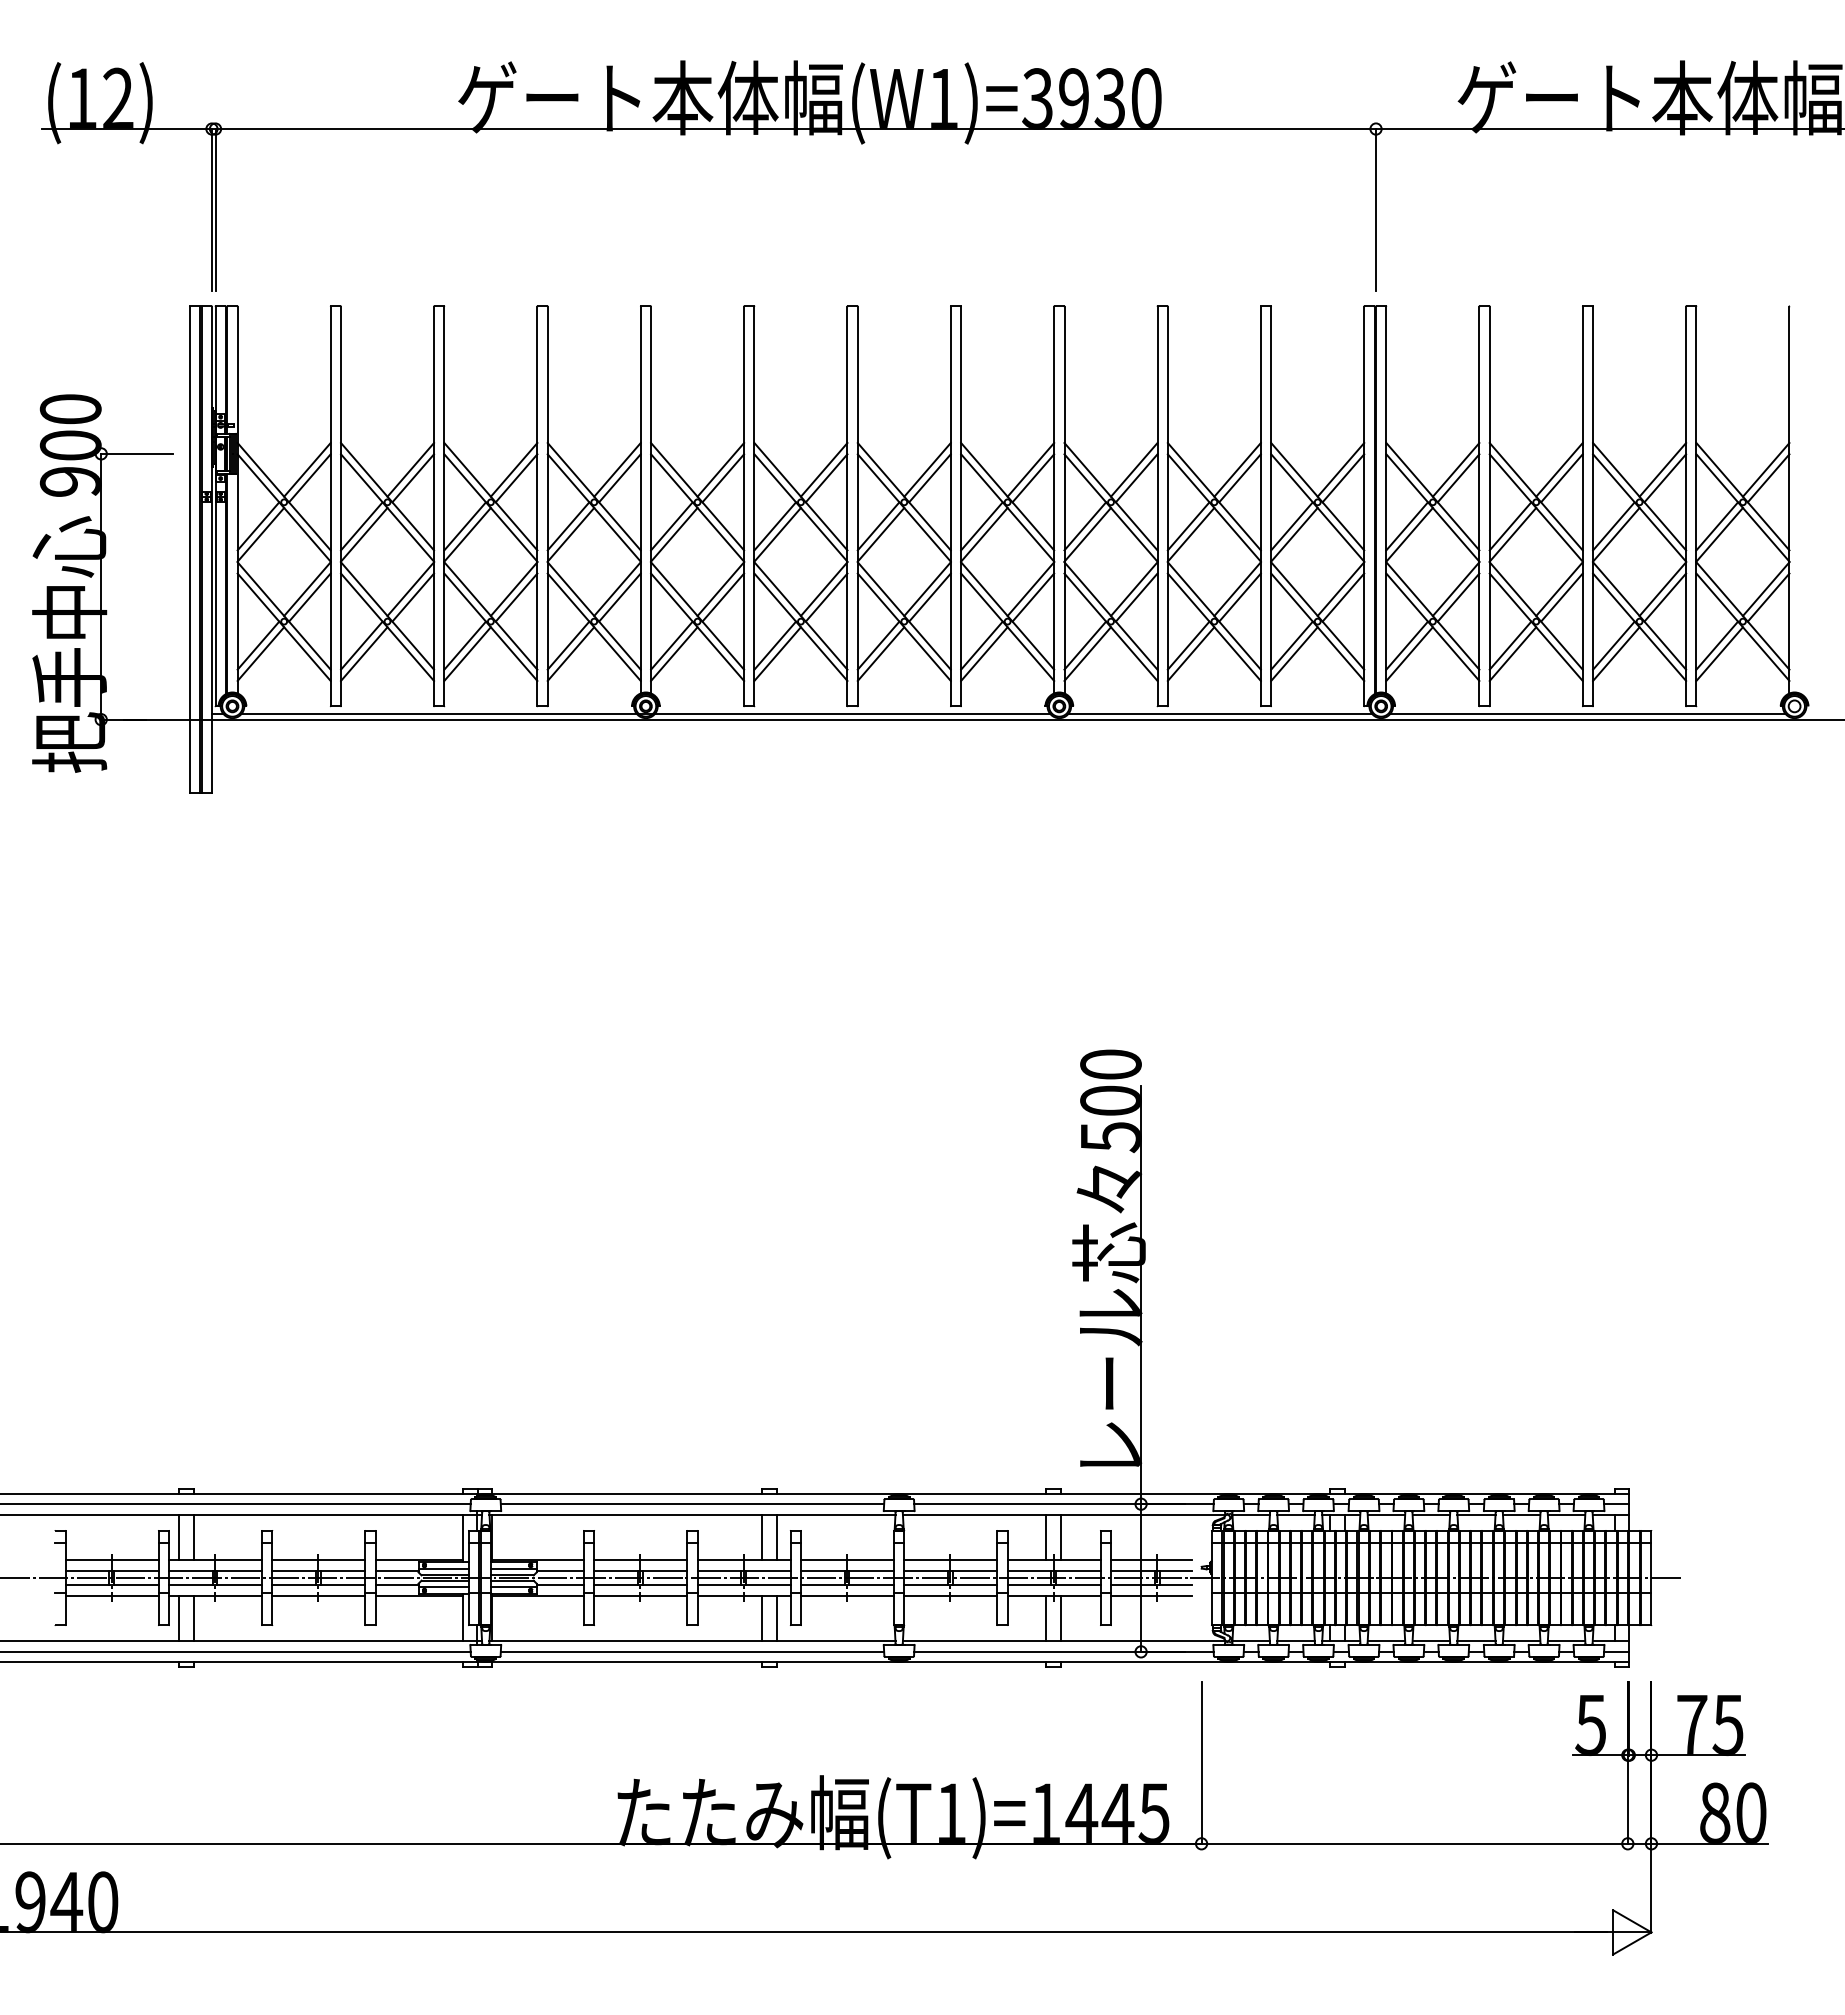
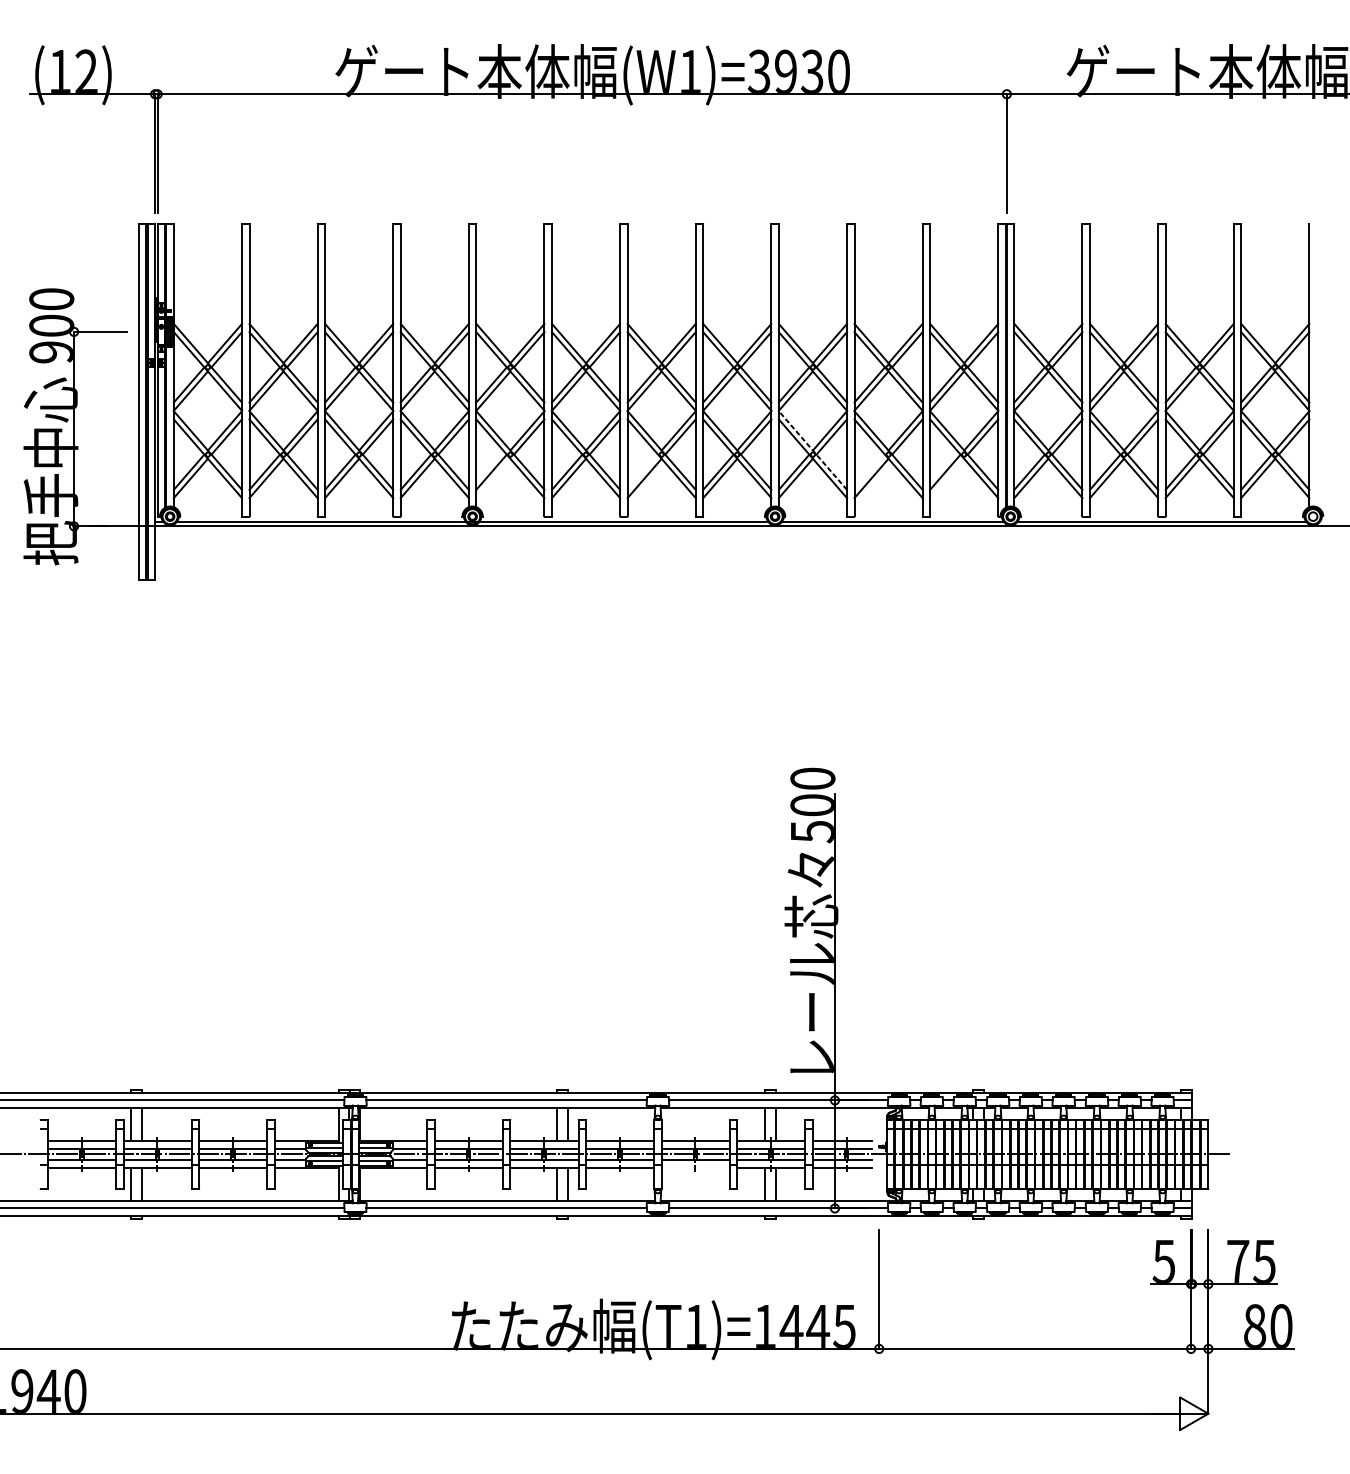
line: (1110, 615) -> (812, 450), solid -> dashed
line: (878, 645) -> (642, 472), removed
line: (1188, 645) -> (869, 472), removed
line: (674, 653) -> (493, 477), removed
line: (1294, 653) -> (947, 477), removed
line: (950, 1596) -> (695, 1167), removed

